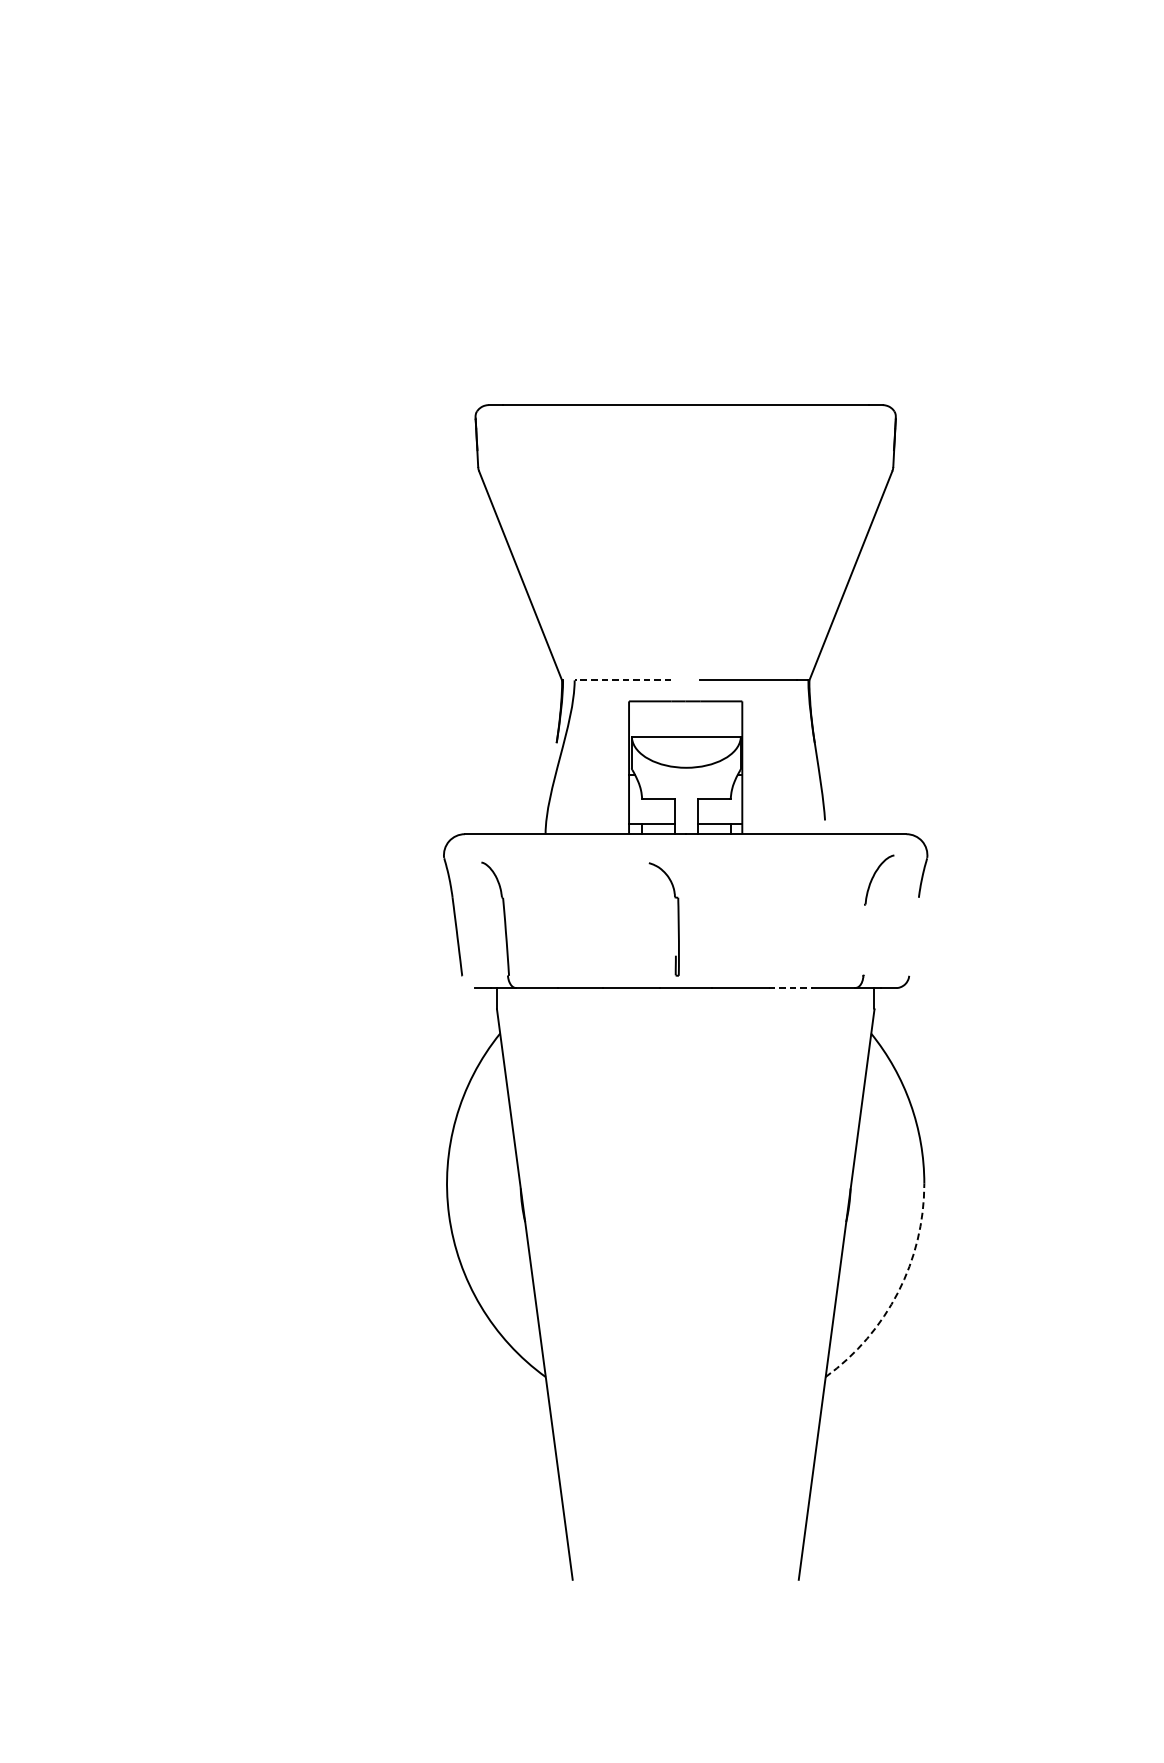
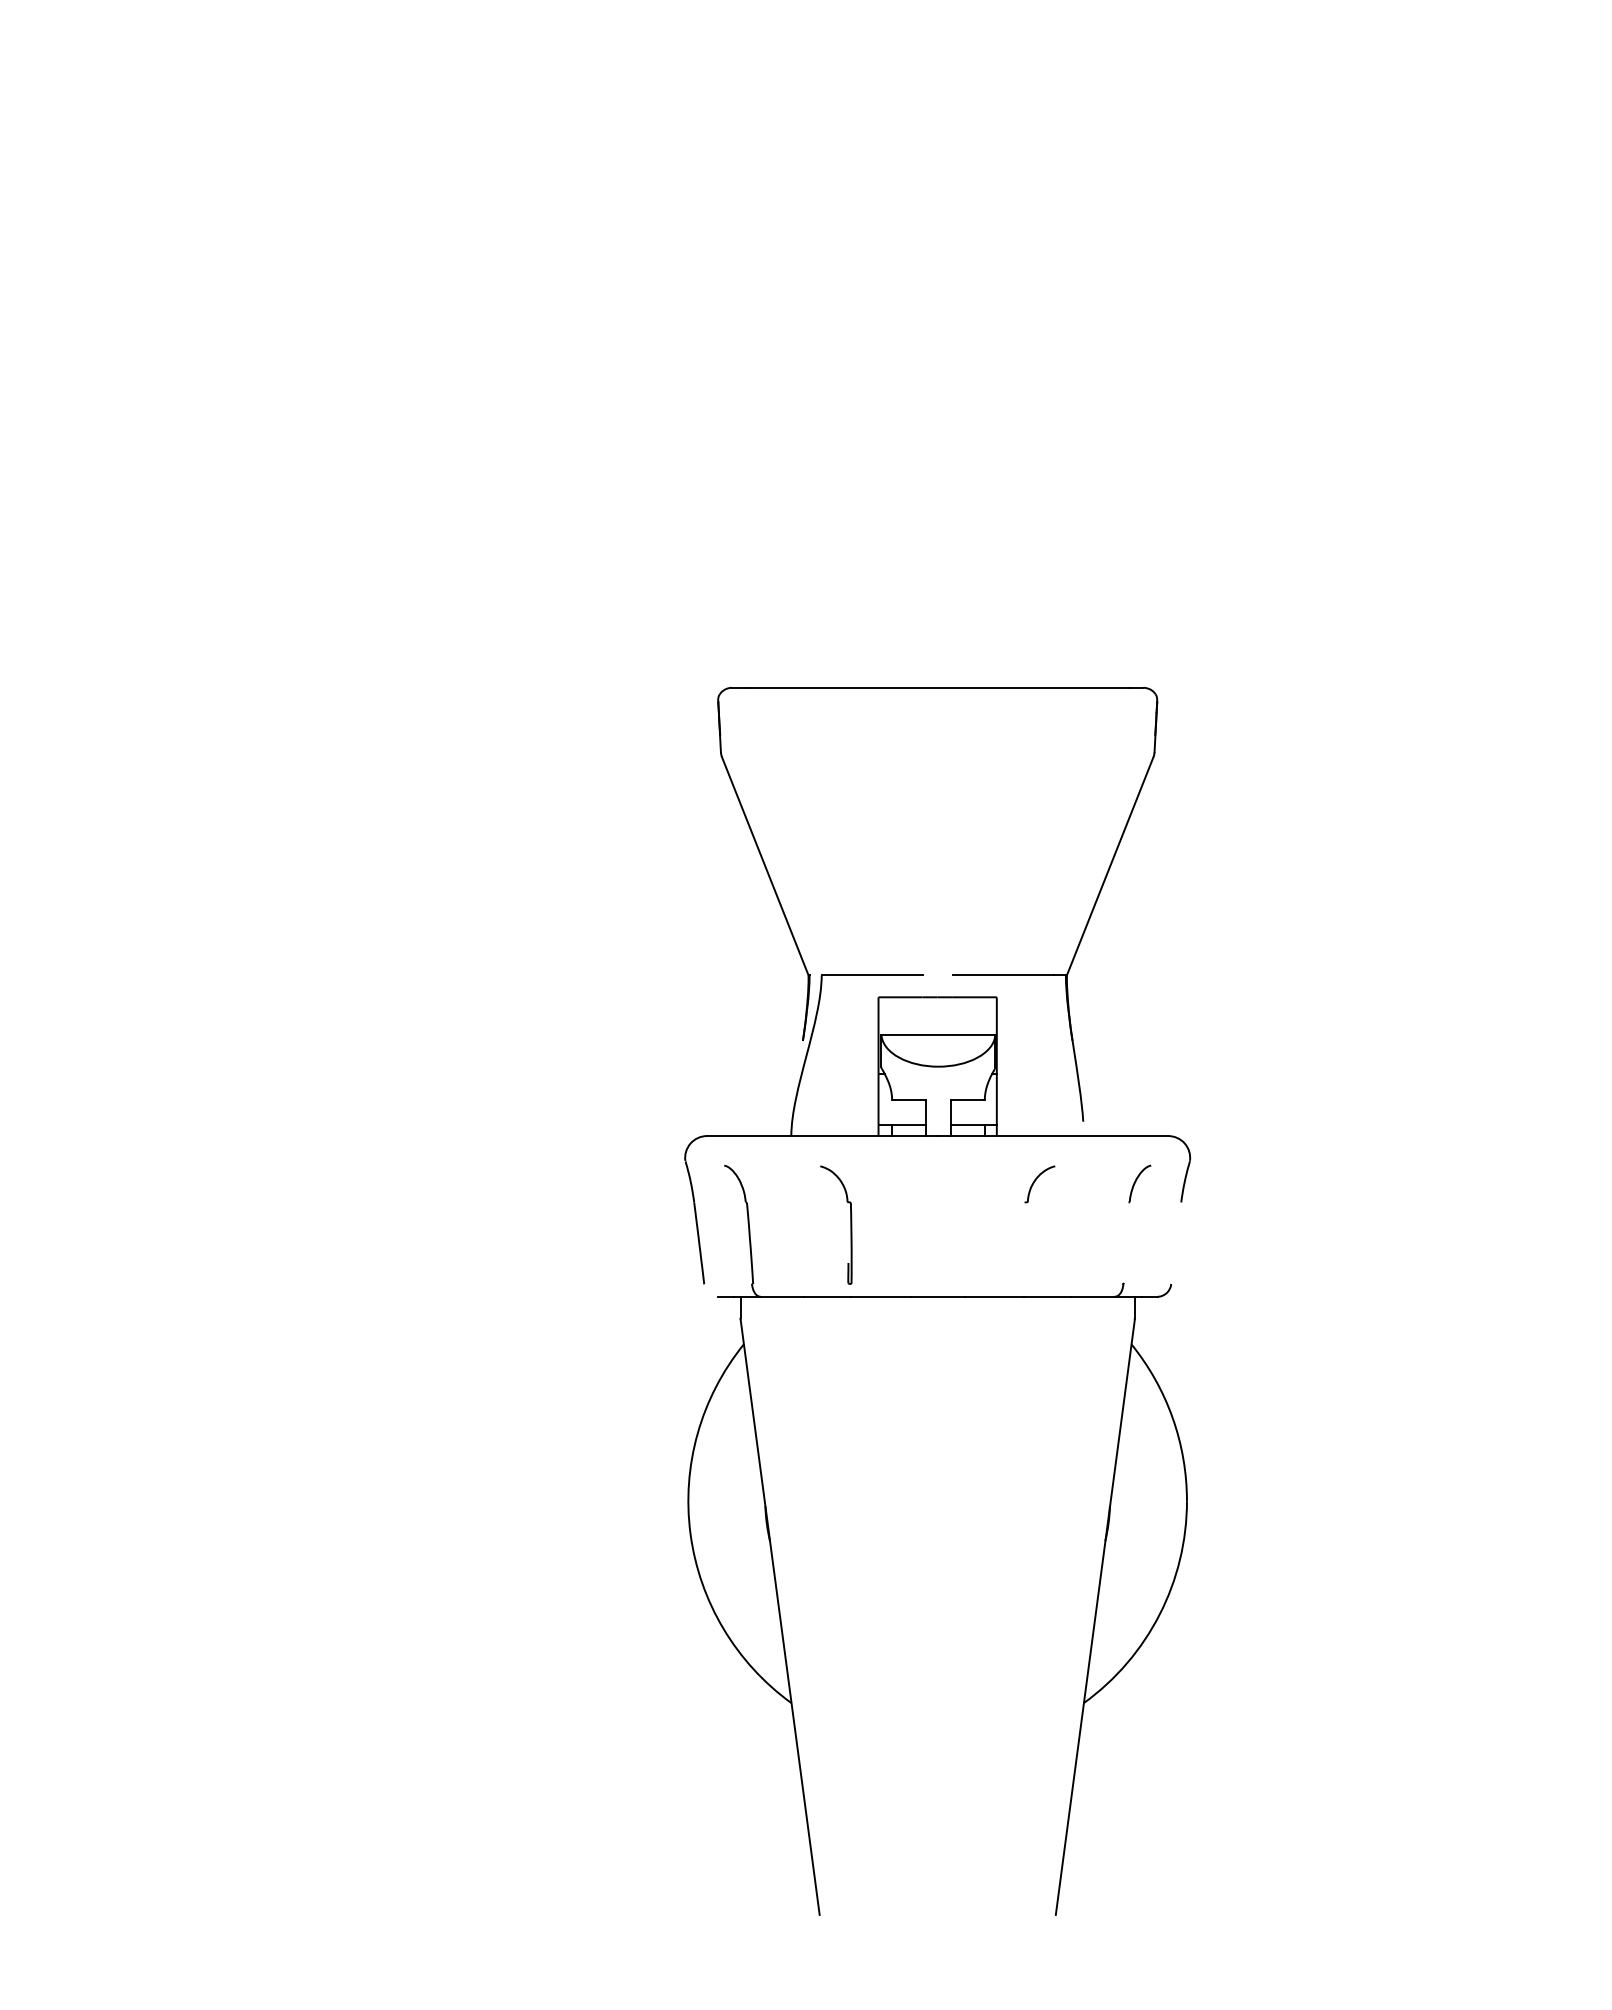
line: (623, 680) -> (872, 975), dashed -> solid
part: (878, 879) -> (1139, 1183), size x0.71
part: (783, 880) -> (1039, 1184), added
part: (677, 918) -> (850, 1224), moved
line: (791, 987) -> (1048, 1296), dashed -> solid
arc: (898, 1292) -> (1159, 1614), dashed -> solid

